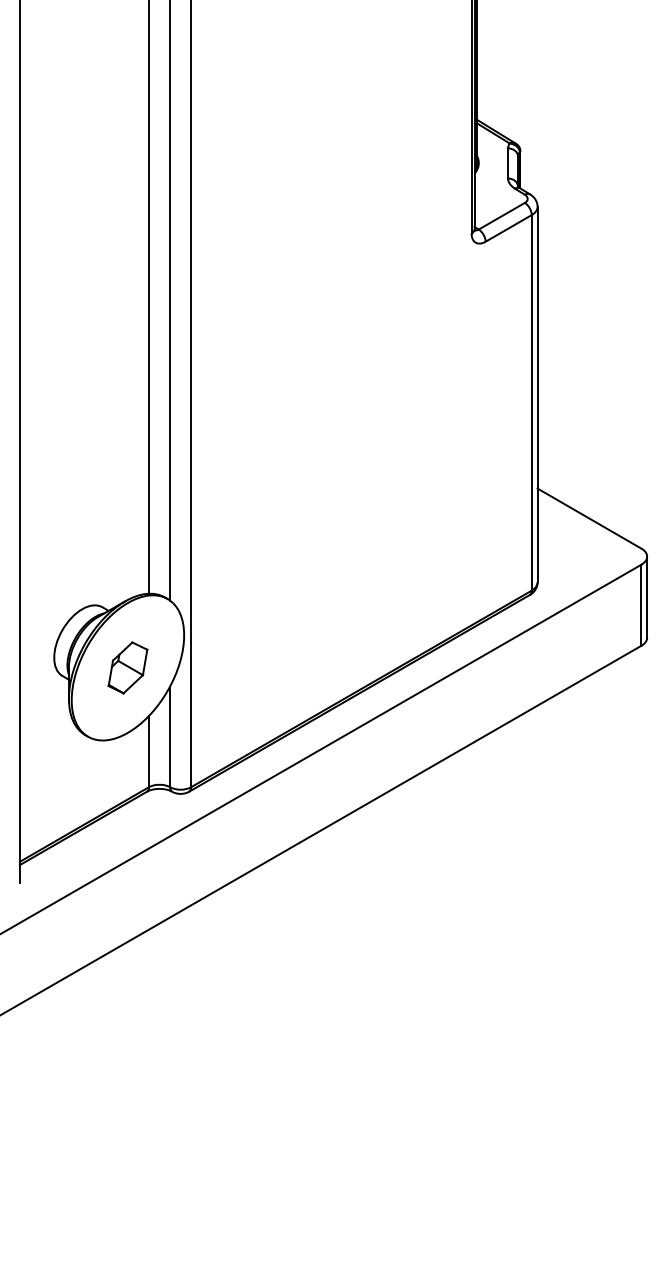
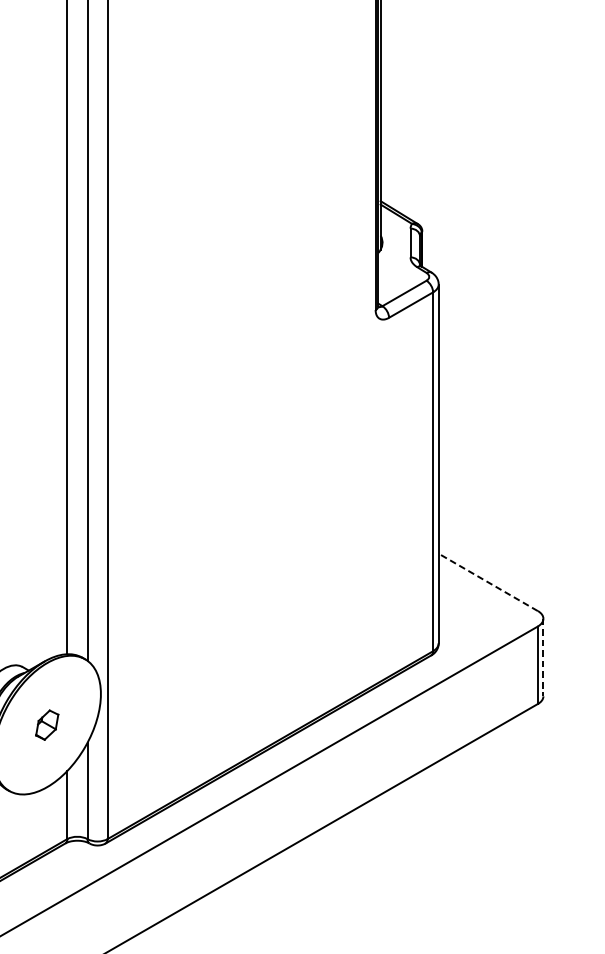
line: (589, 518) -> (488, 582), solid -> dashed
line: (647, 597) -> (543, 657), solid -> dashed
part: (127, 667) -> (46, 724), size x0.6

